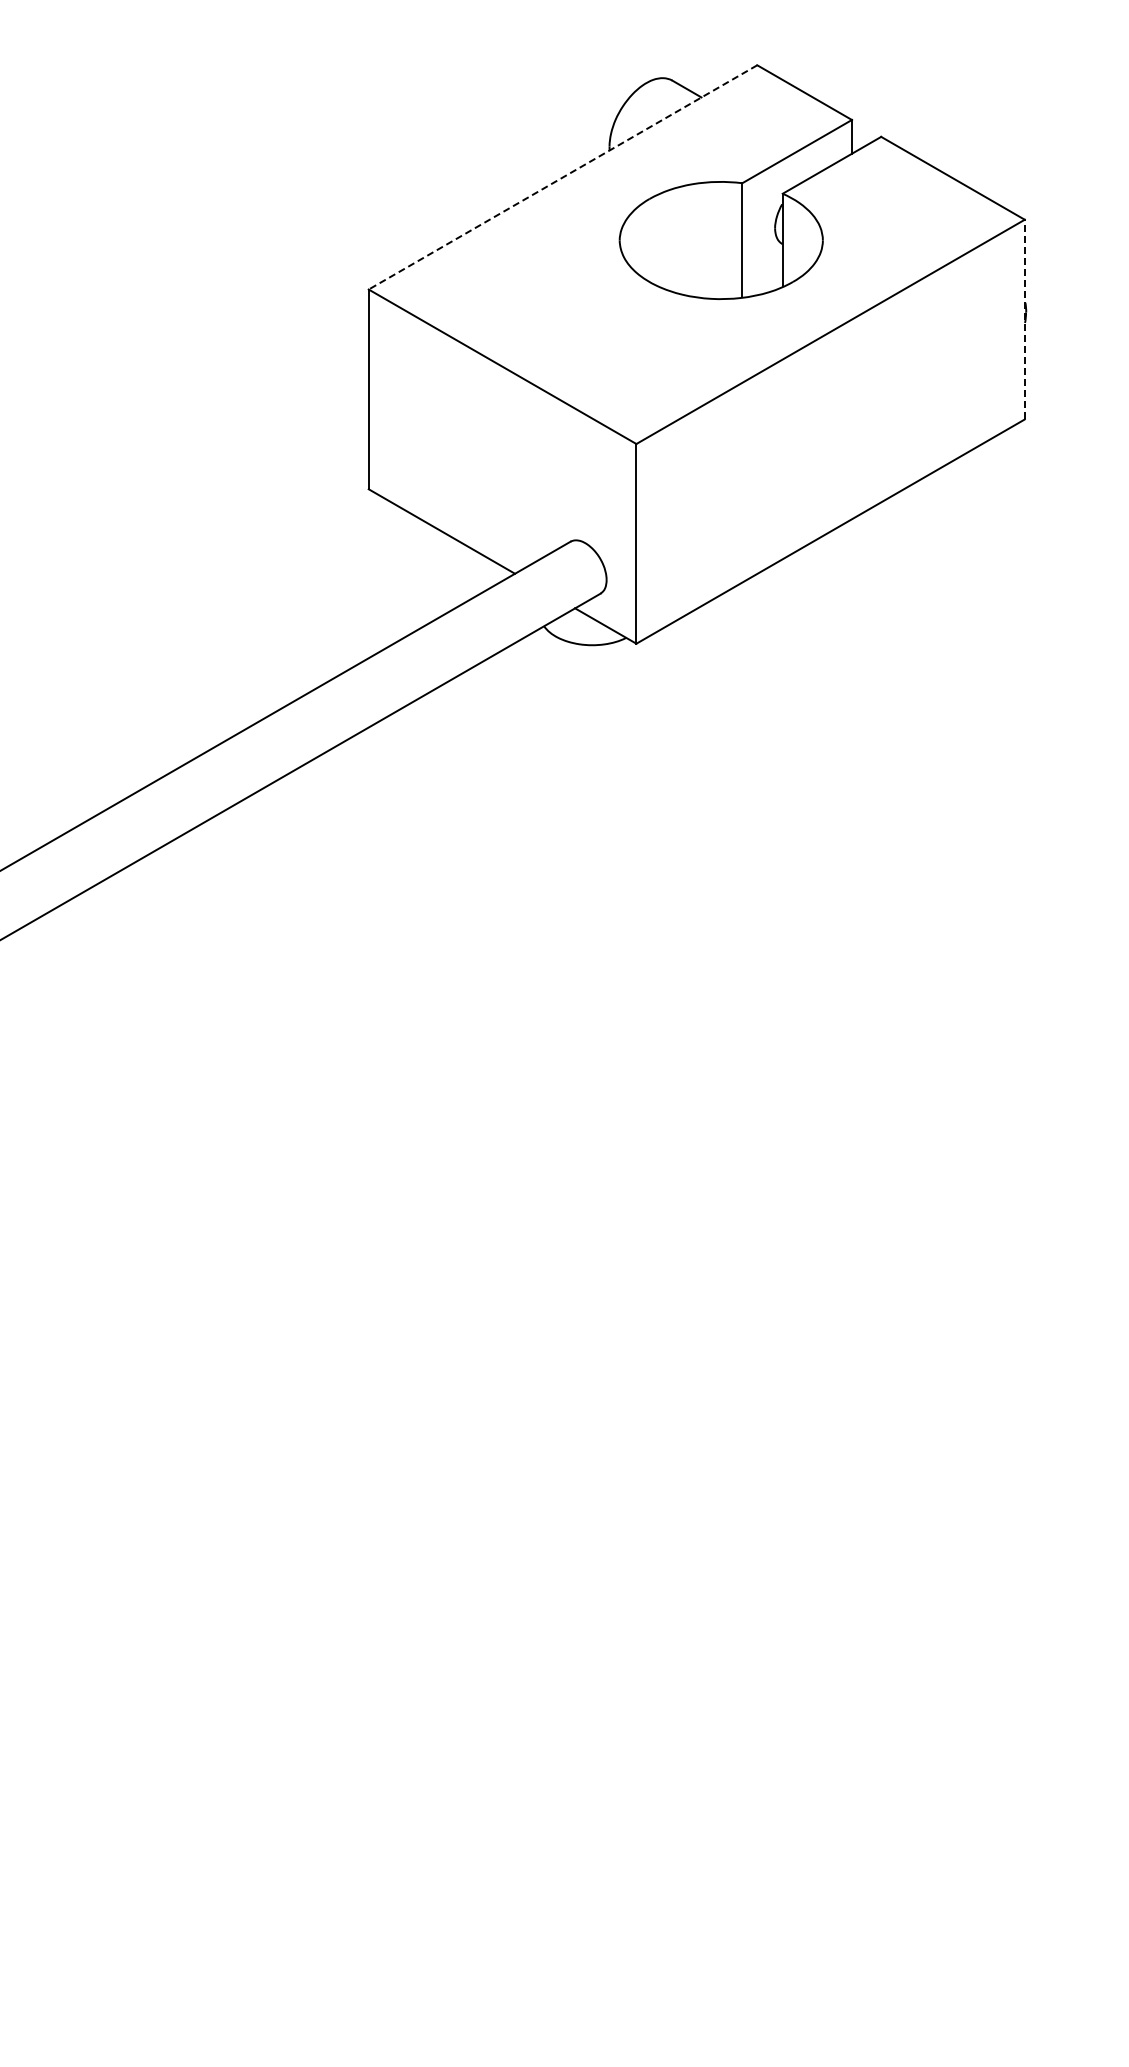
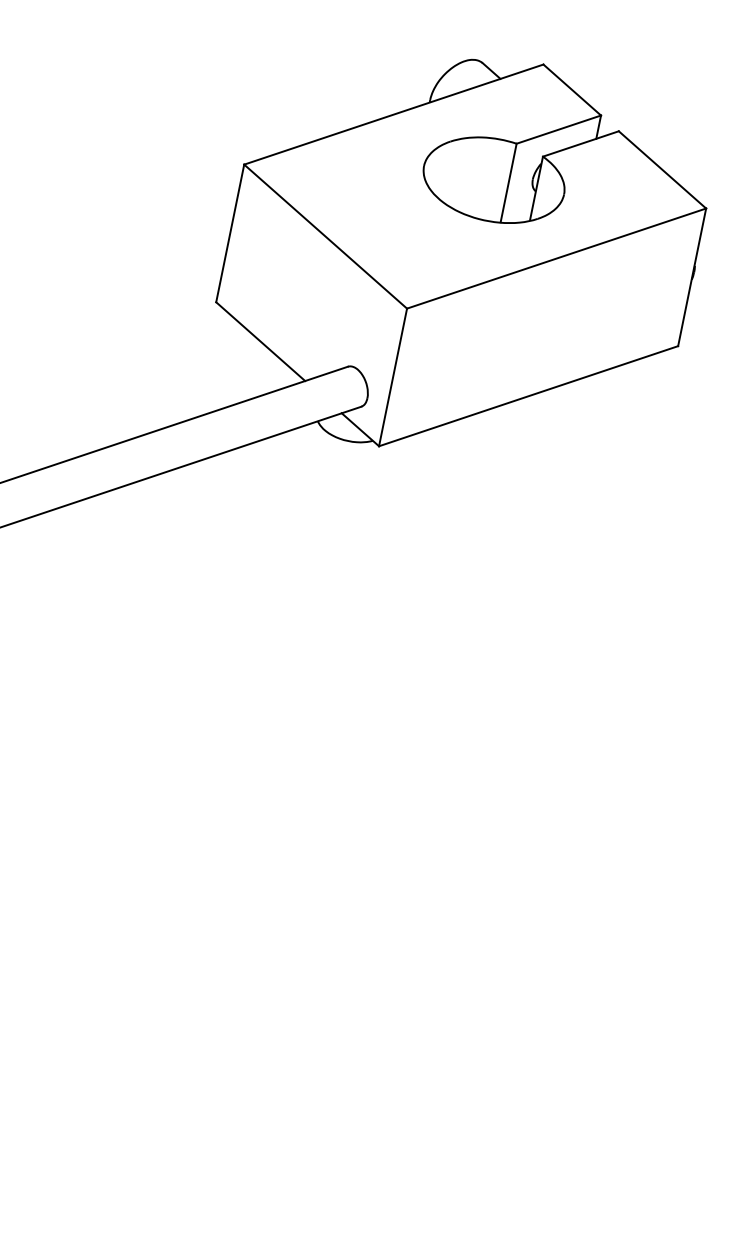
line: (562, 177) -> (393, 114), dashed -> solid
line: (1024, 319) -> (691, 277), dashed -> solid

